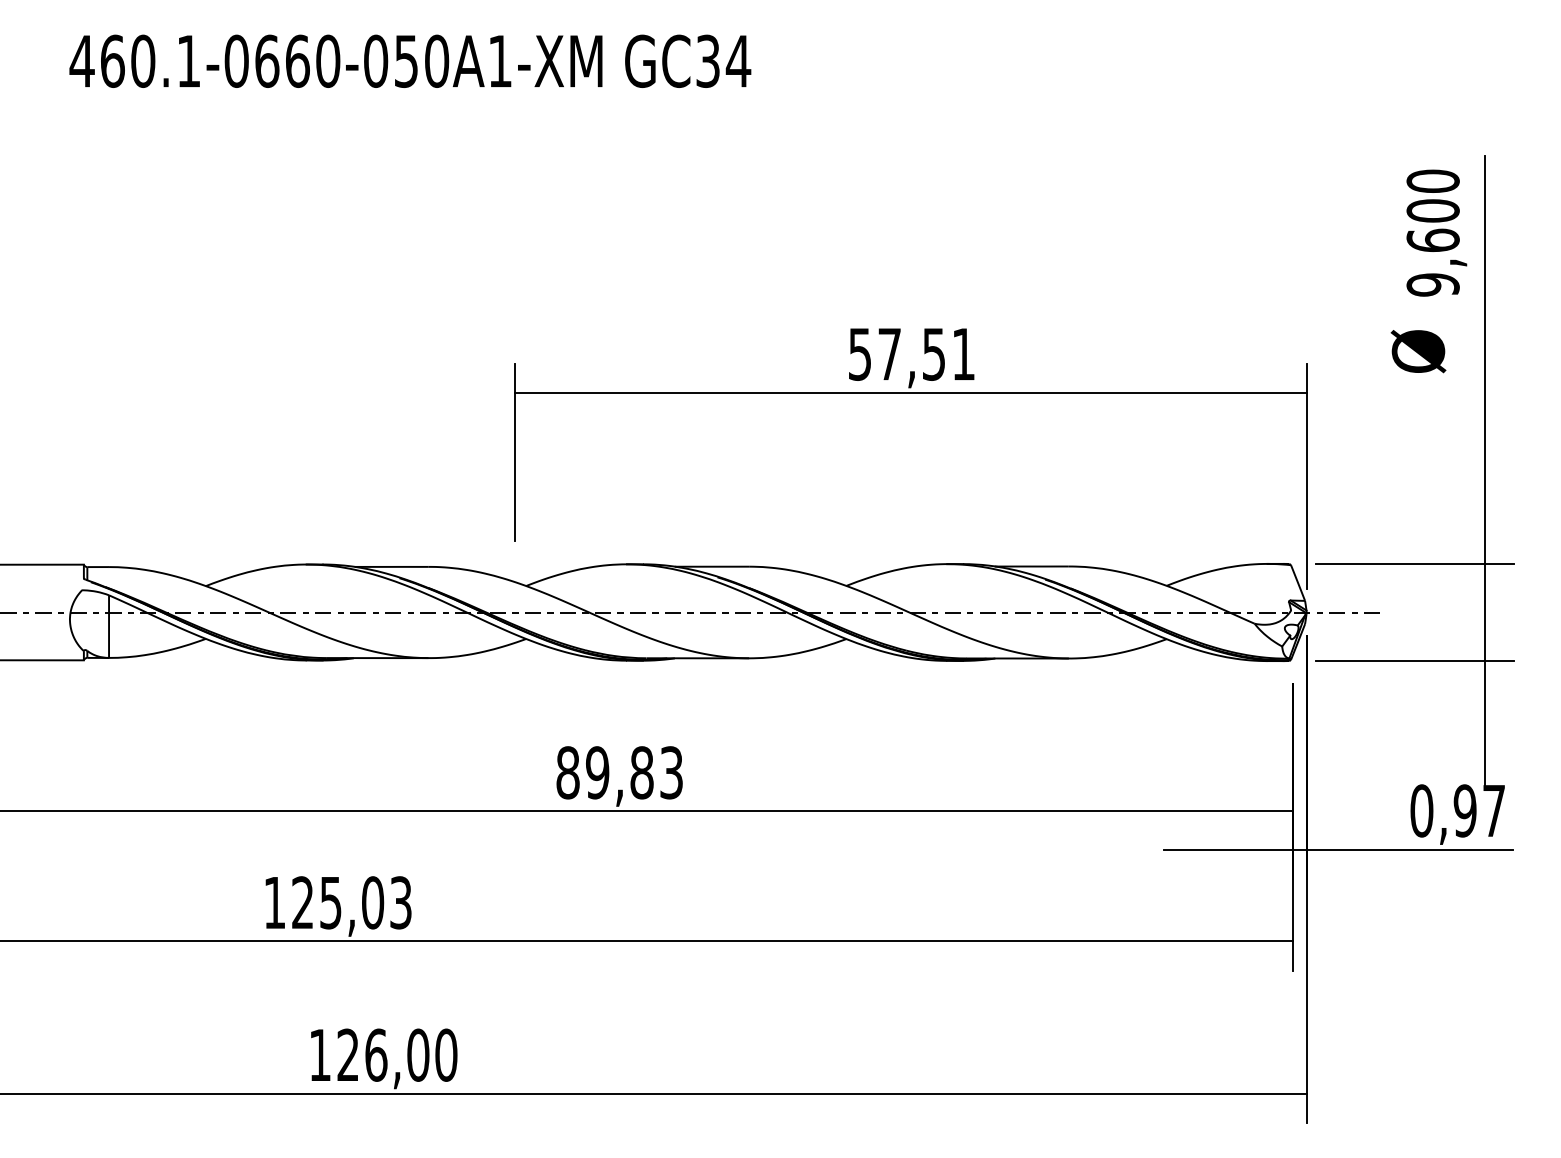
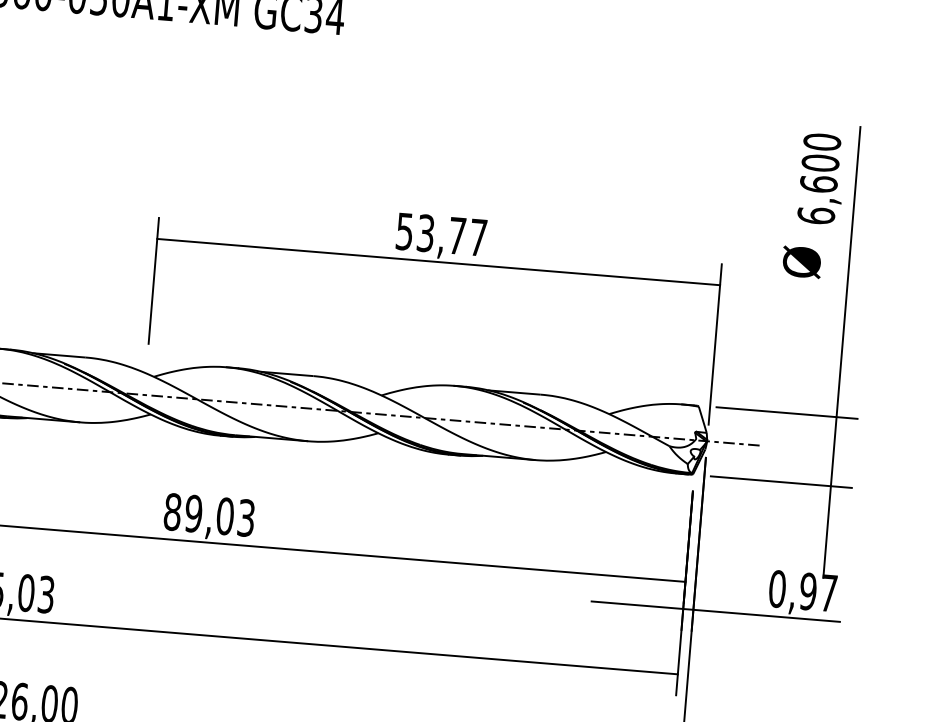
text: (1432, 284) -> (815, 215), 9,600 -> 6,600
text: (926, 353) -> (452, 234), 57,51 -> 53,77
text: (641, 772) -> (224, 516), 89,83 -> 89,03

